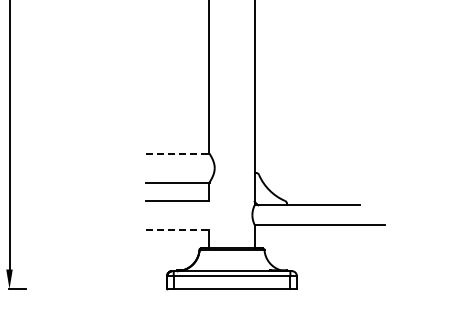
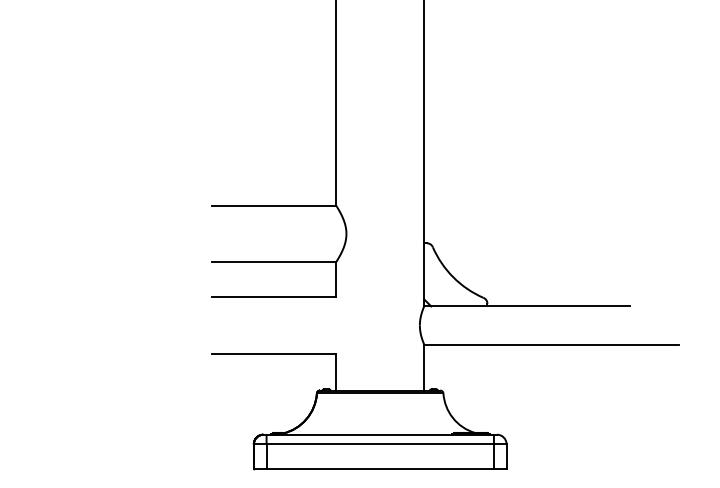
line: (177, 153) -> (273, 205), dashed -> solid
line: (177, 229) -> (273, 353), dashed -> solid

